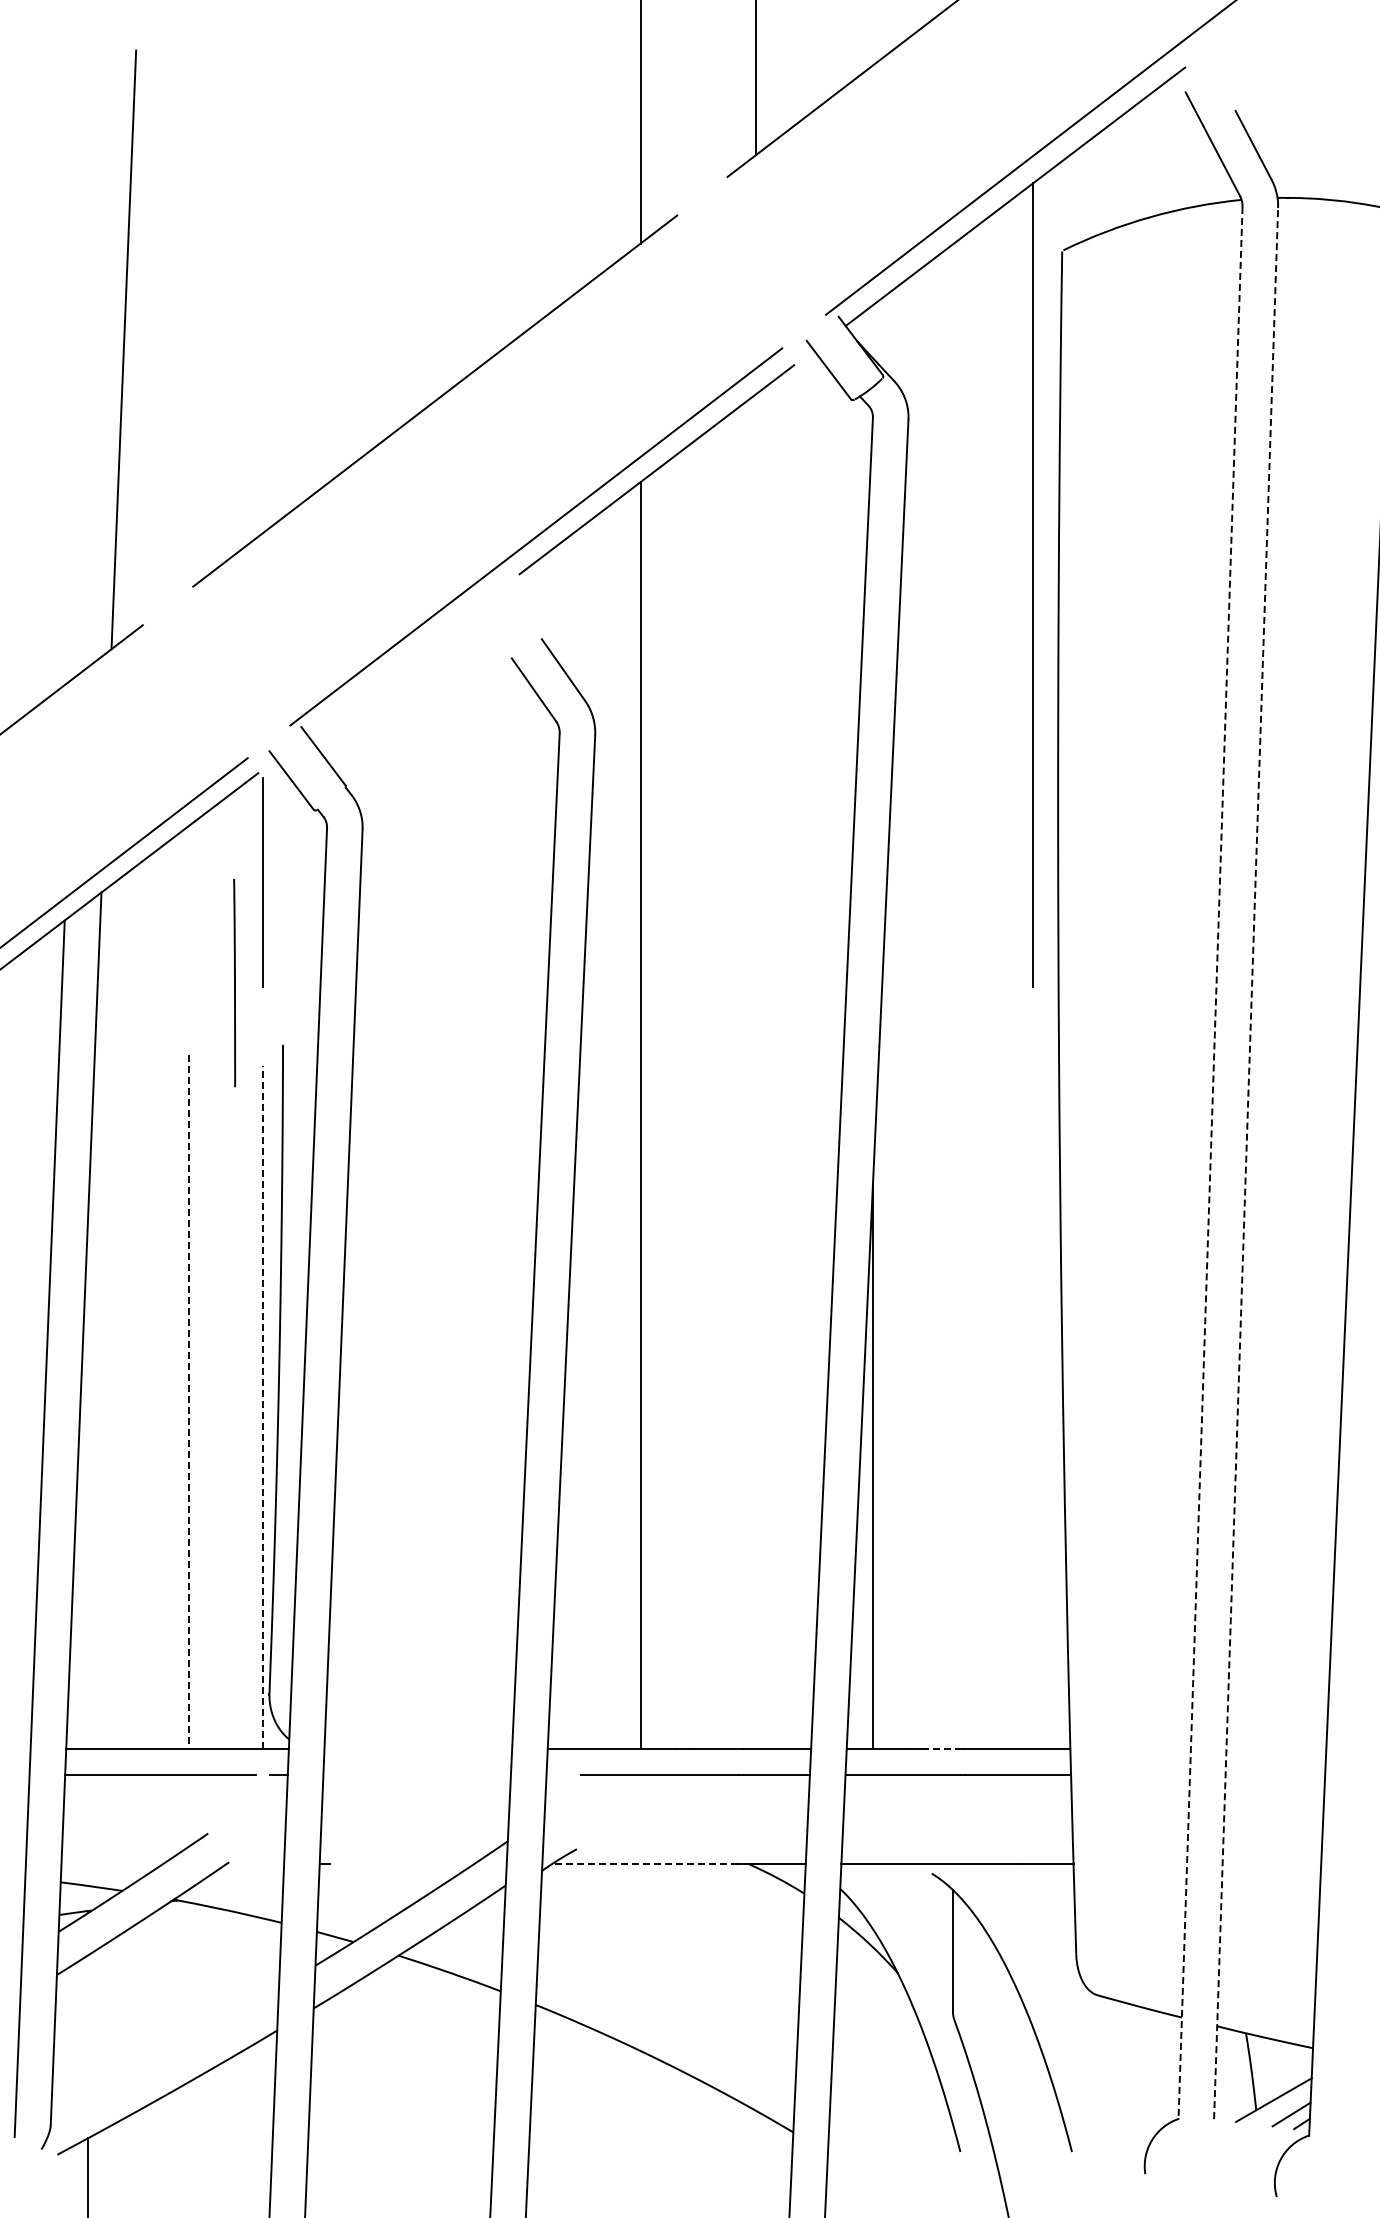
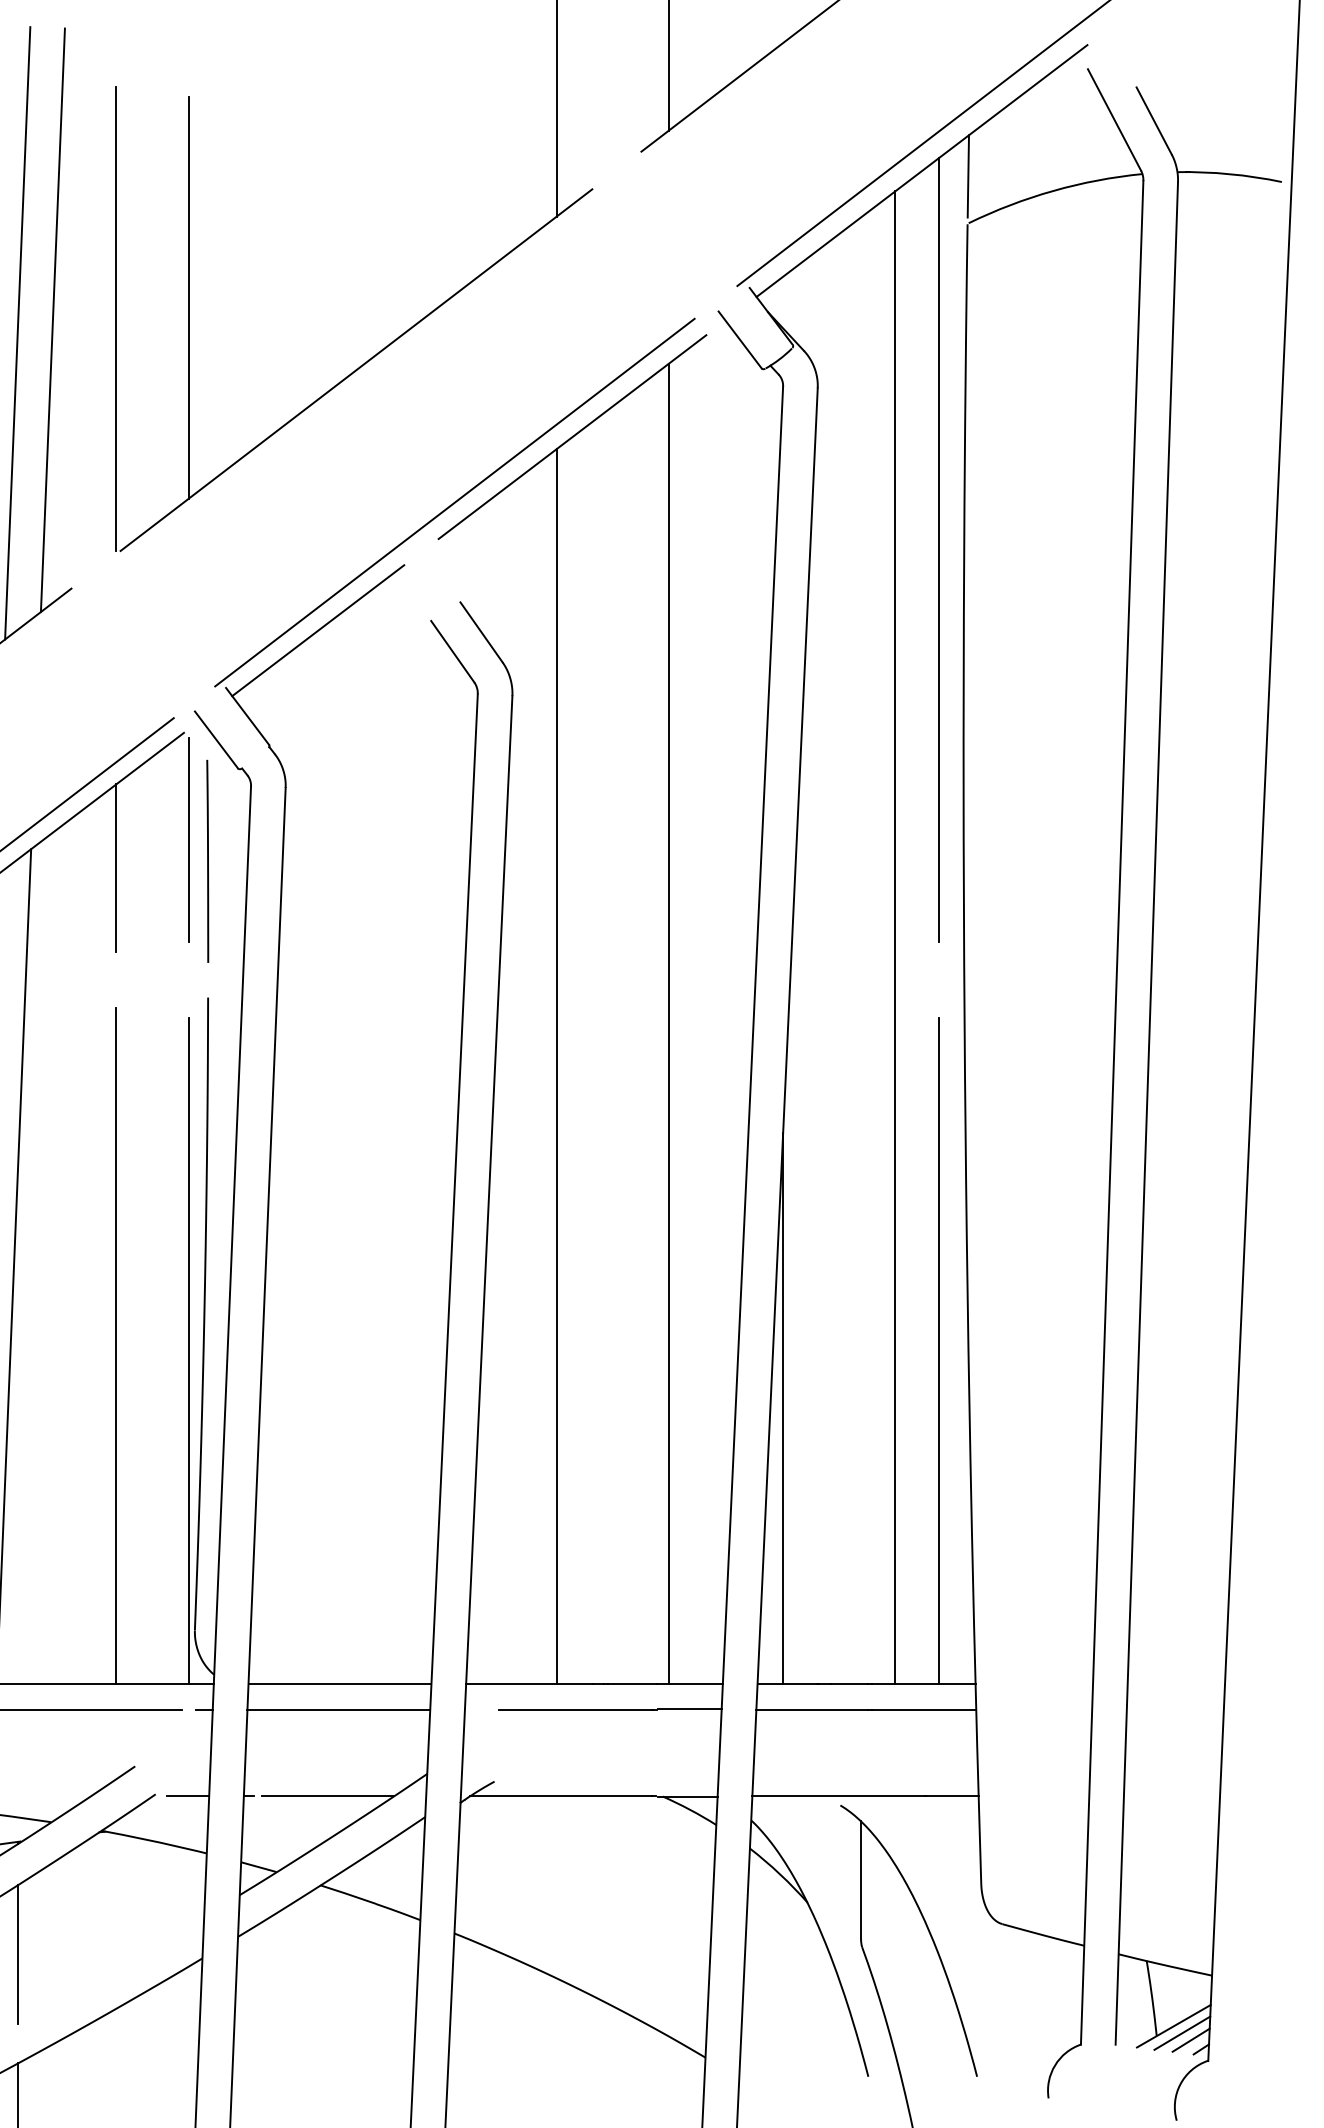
line: (1062, 202) -> (967, 176), added
line: (263, 326) -> (189, 297), added
line: (189, 348) -> (116, 318), added
line: (87, 363) -> (17, 333), added
line: (395, 668) -> (317, 630), added
line: (189, 911) -> (116, 867), added
line: (987, 982) -> (894, 936), added
line: (234, 983) -> (207, 861), moved
line: (755, 1071) -> (668, 1023), added
line: (1210, 1162) -> (1112, 1112), dashed -> solid
line: (1246, 1163) -> (1147, 1113), dashed -> solid
line: (189, 1401) -> (116, 1345), dashed -> solid
line: (263, 1406) -> (189, 1350), dashed -> solid
line: (1032, 1406) -> (938, 1350), added
line: (418, 1748) -> (340, 1683), added
line: (941, 1748) -> (849, 1683), dashed -> solid
line: (416, 1775) -> (338, 1709), added
line: (262, 1864) -> (188, 1796), added
line: (405, 1864) -> (327, 1796), added
line: (644, 1864) -> (560, 1796), dashed -> solid
line: (88, 2026) -> (18, 1954), added
line: (1282, 2107) -> (1182, 2033), added

